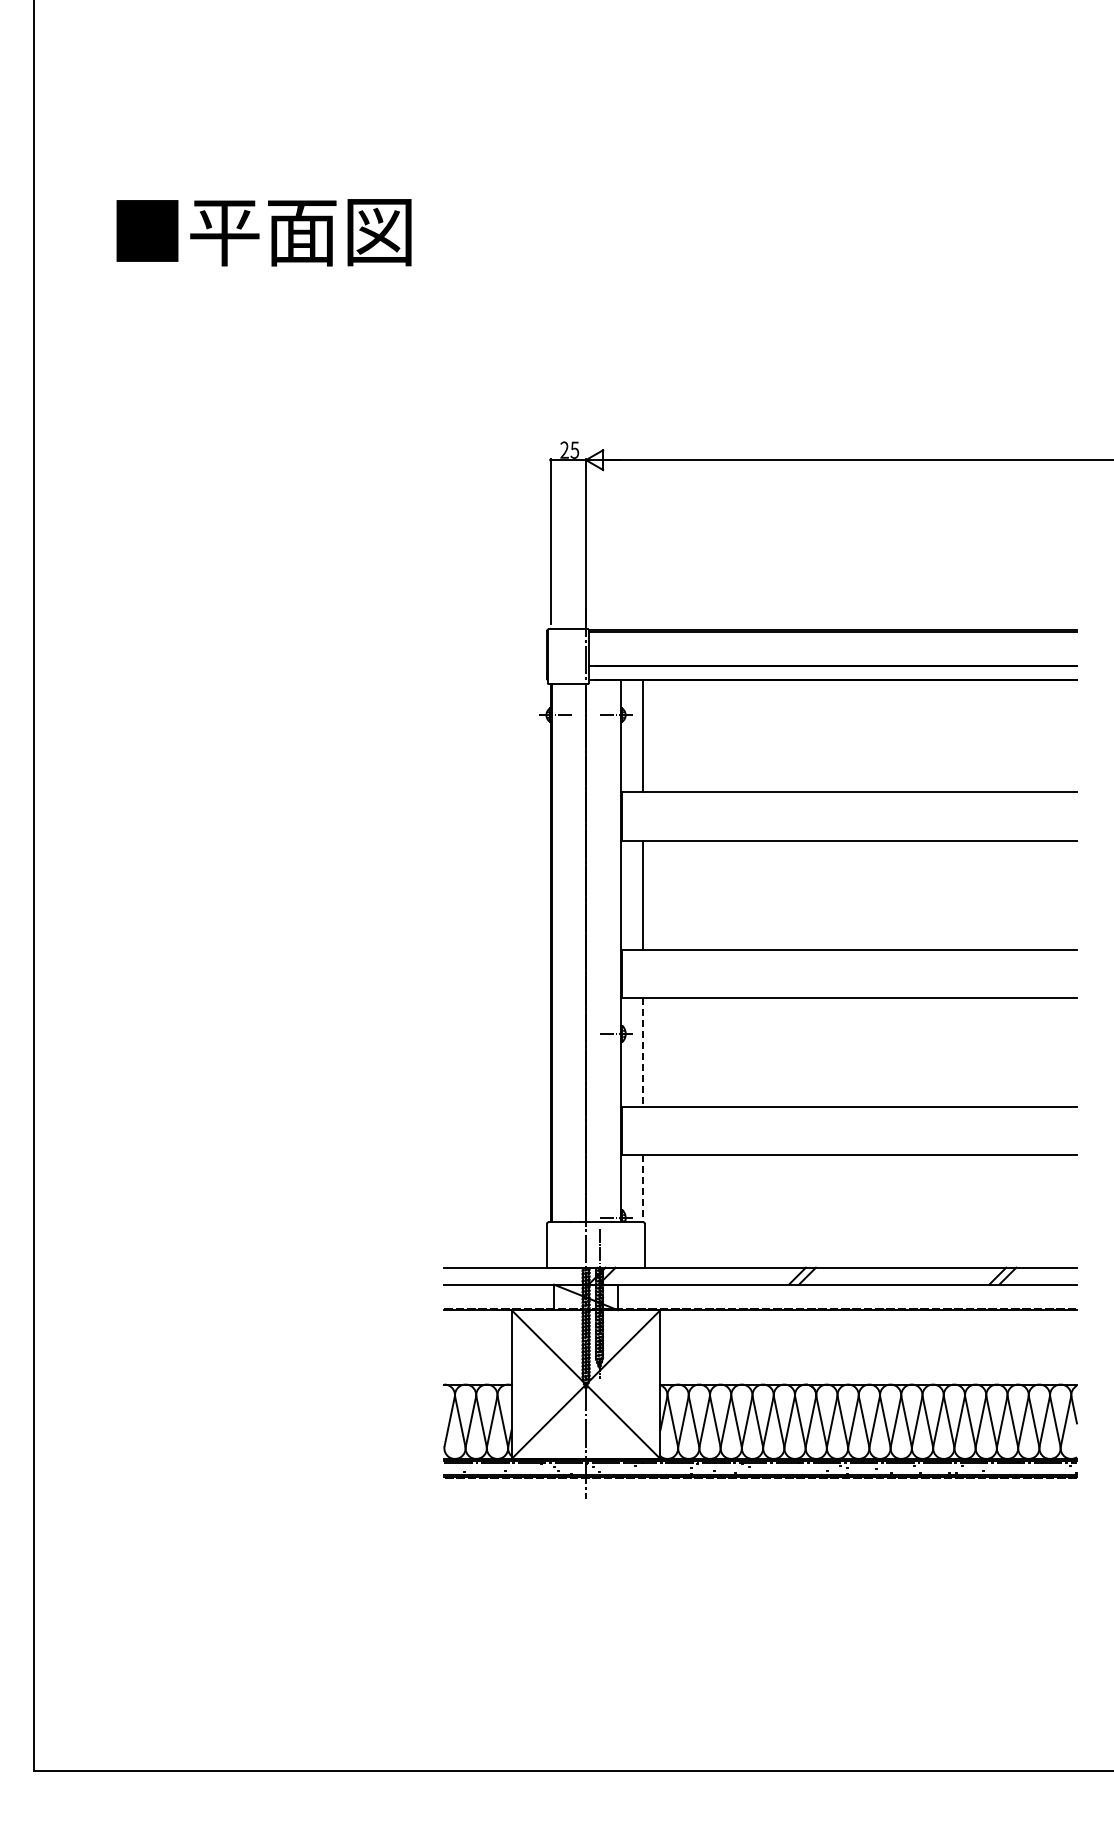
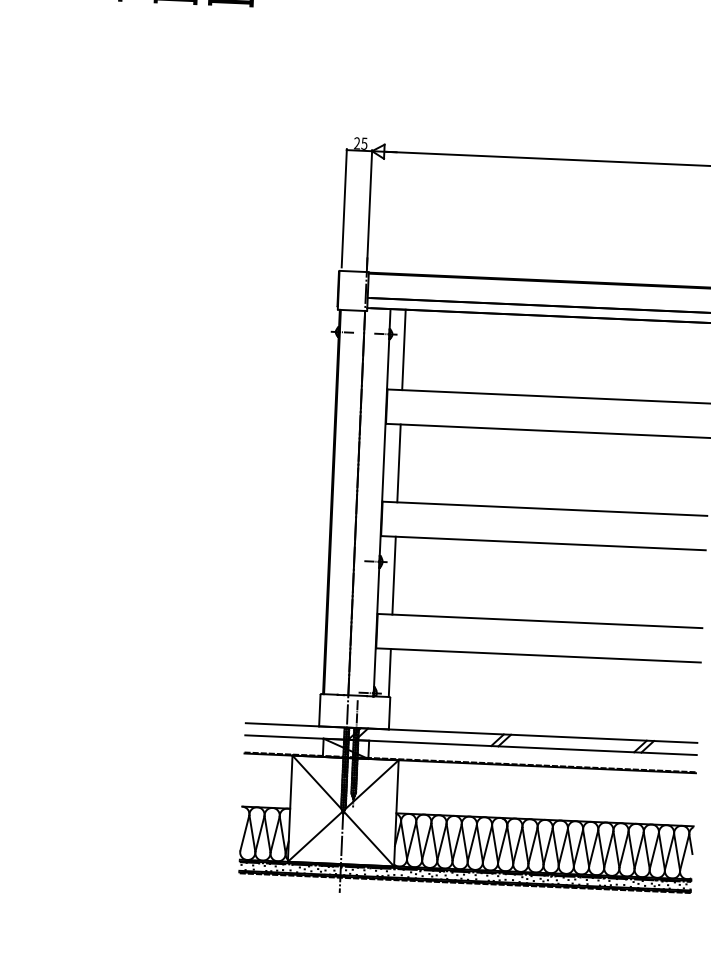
line: (642, 1052) -> (393, 575), dashed -> solid
line: (642, 1188) -> (389, 672), dashed -> solid

